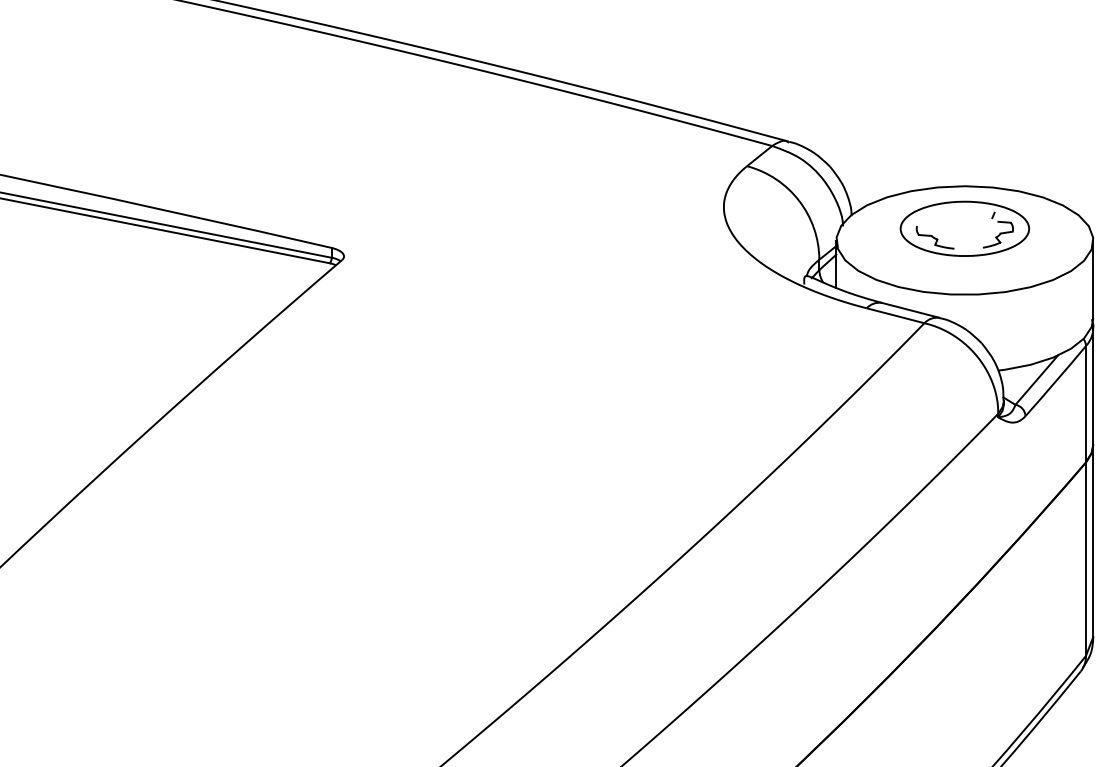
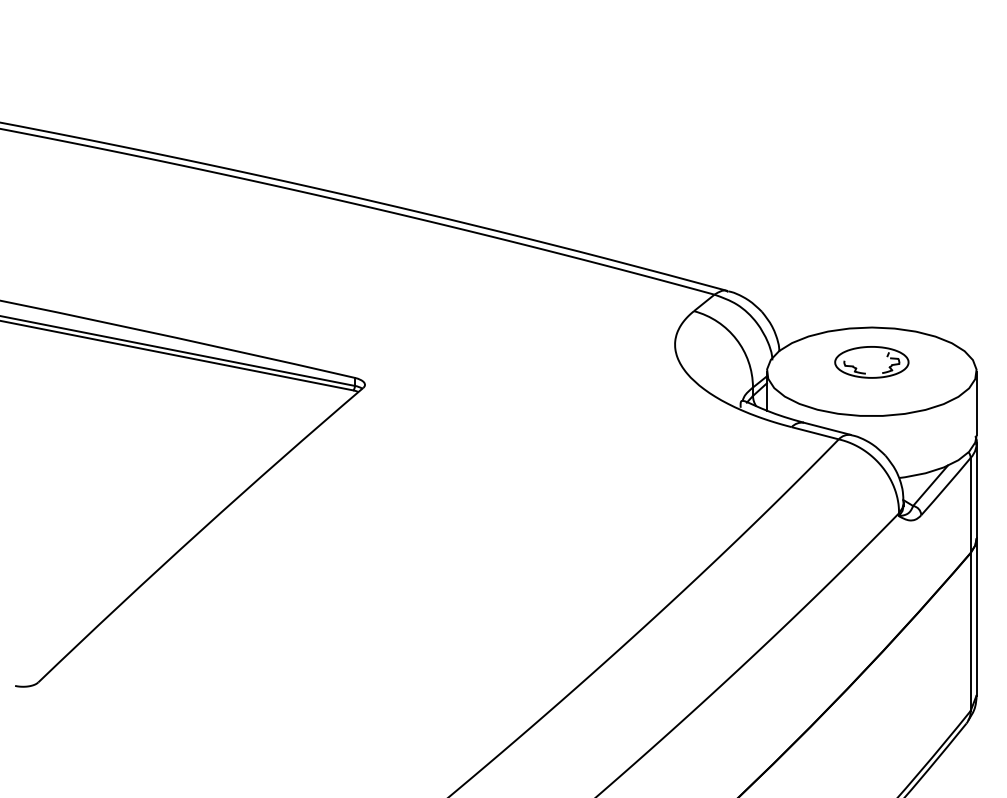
part: (964, 229) -> (871, 362), size x0.7

